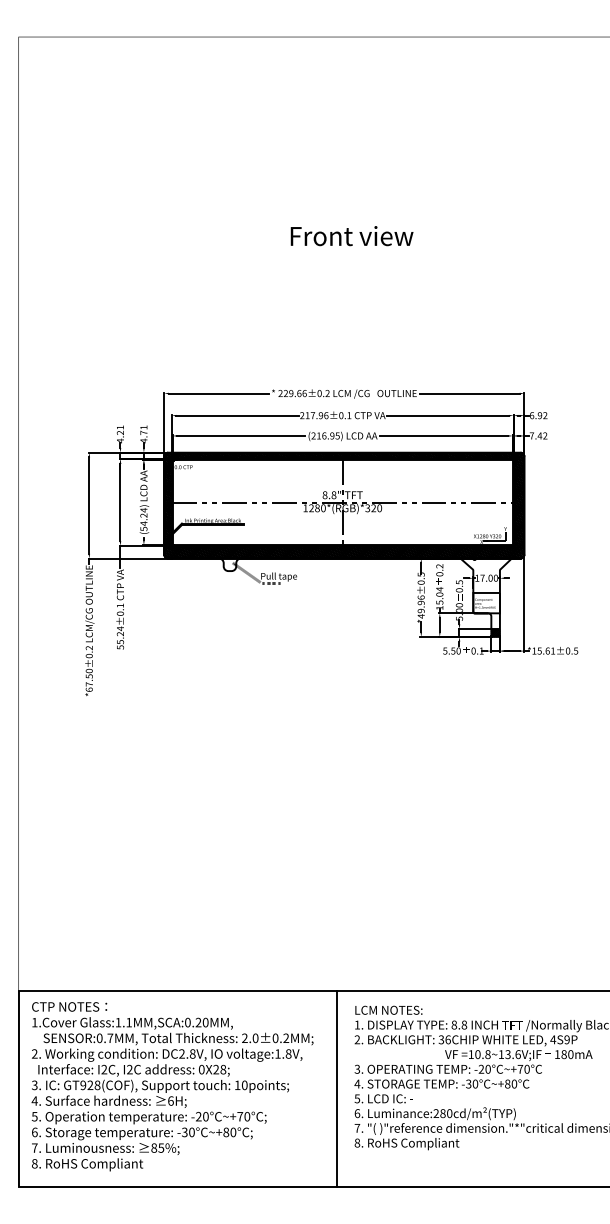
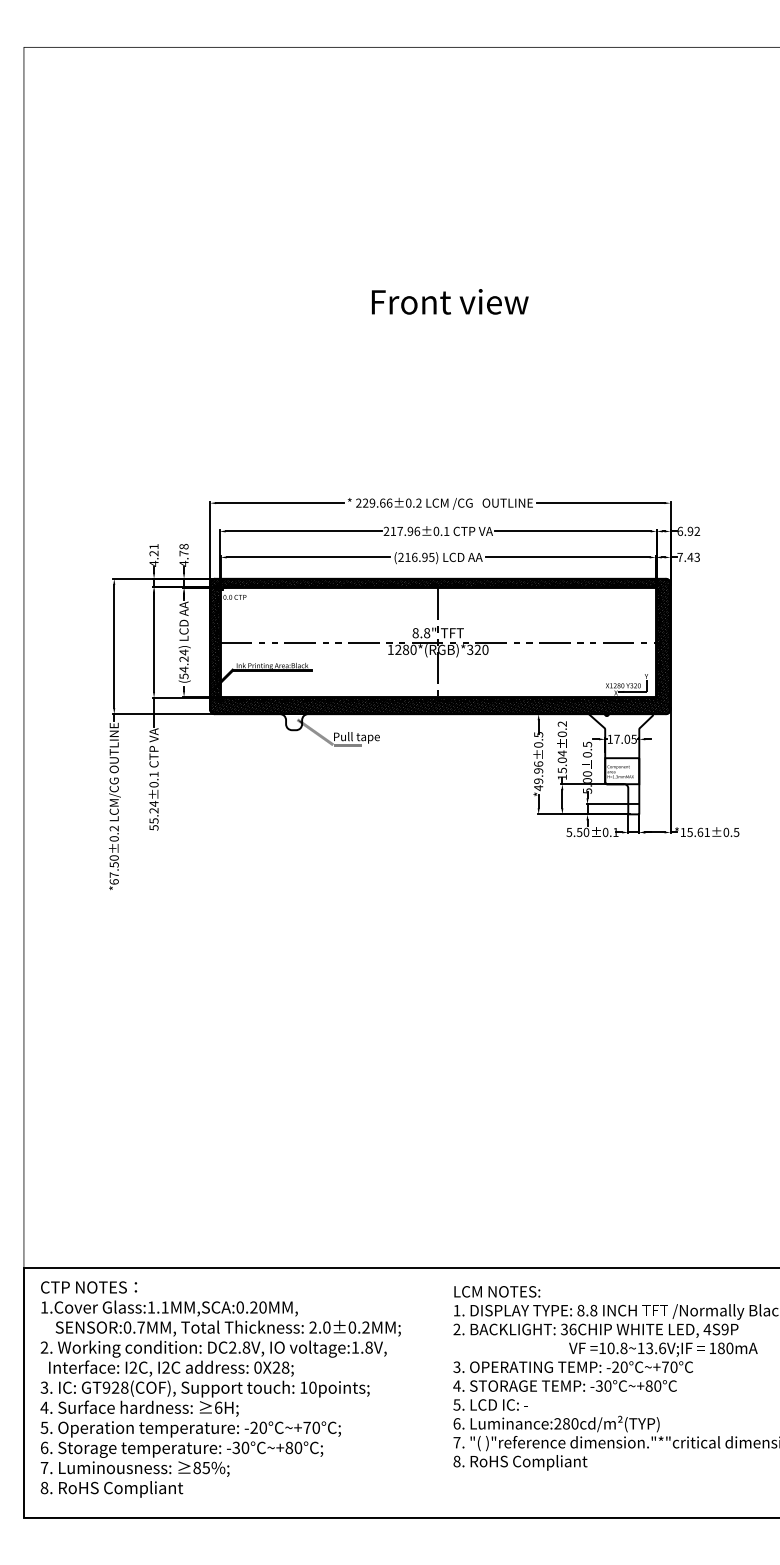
text: (143, 427) -> (183, 546), 4.71 -> 4.78
text: (545, 436) -> (697, 557), 7.42 -> 7.43
text: (495, 577) -> (633, 738), 17.00 -> 17.05
hatch: (495, 633) -> (633, 809), removed
line: (336, 1089) -> (430, 1392), removed

